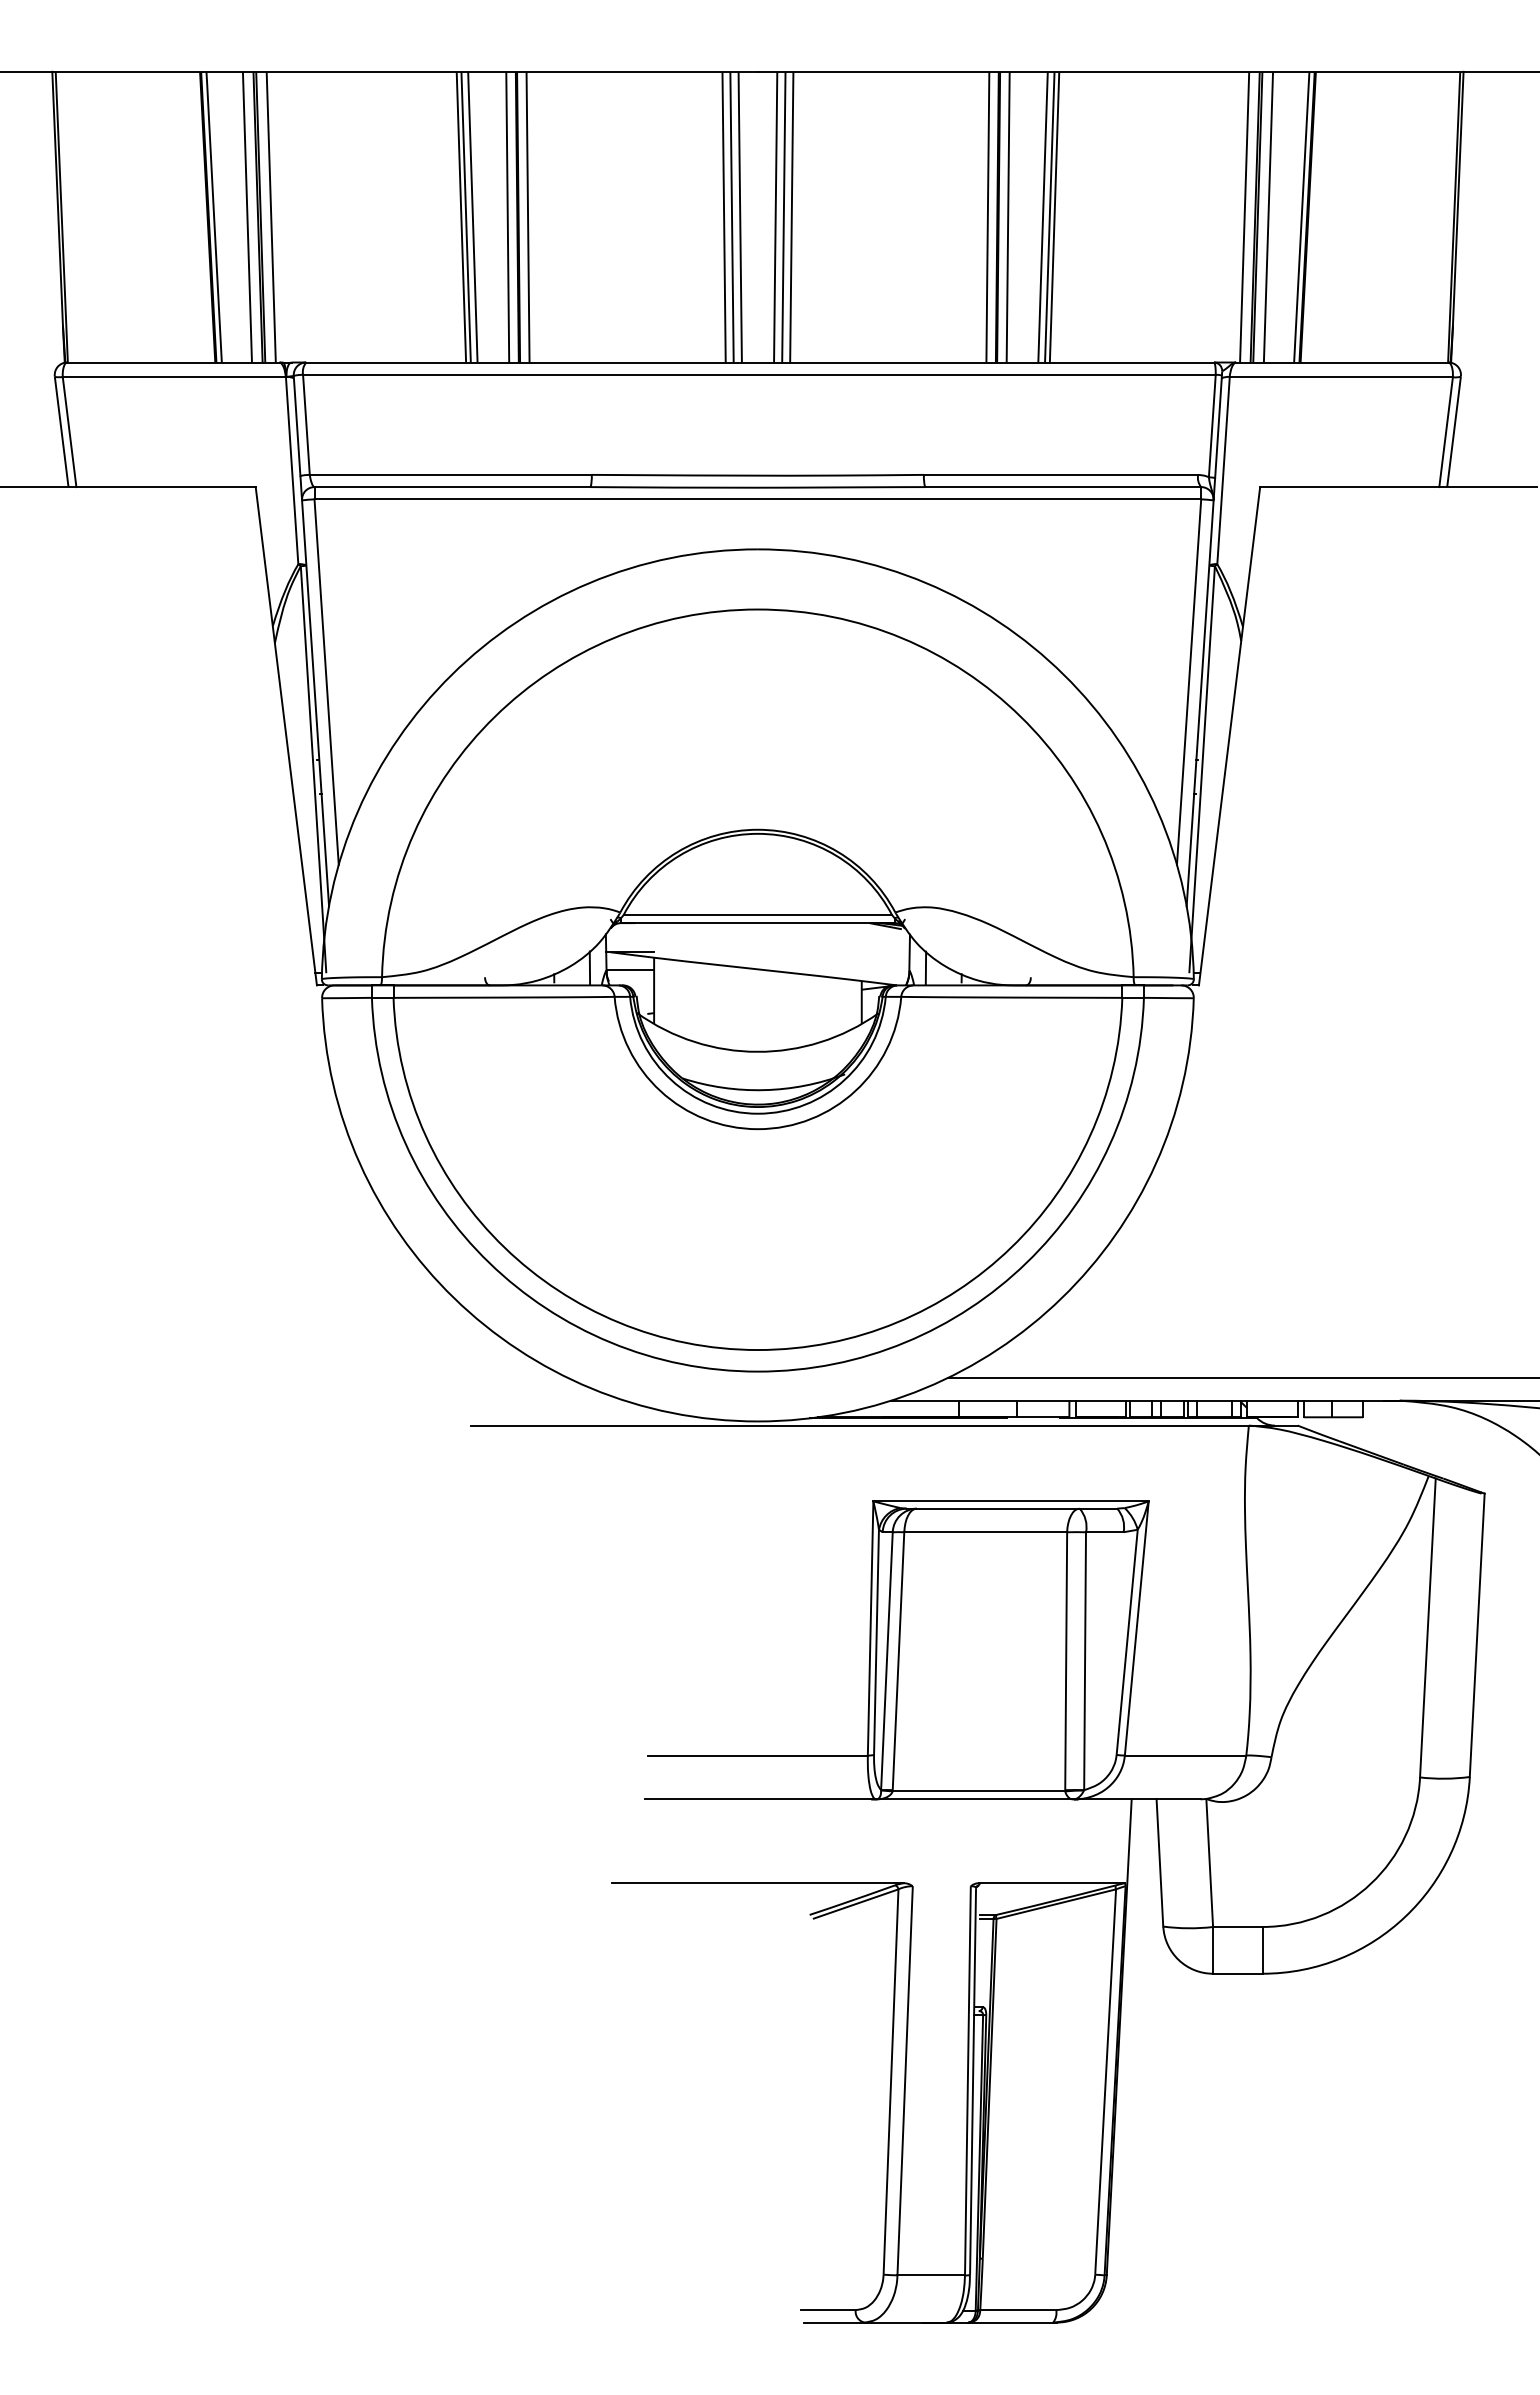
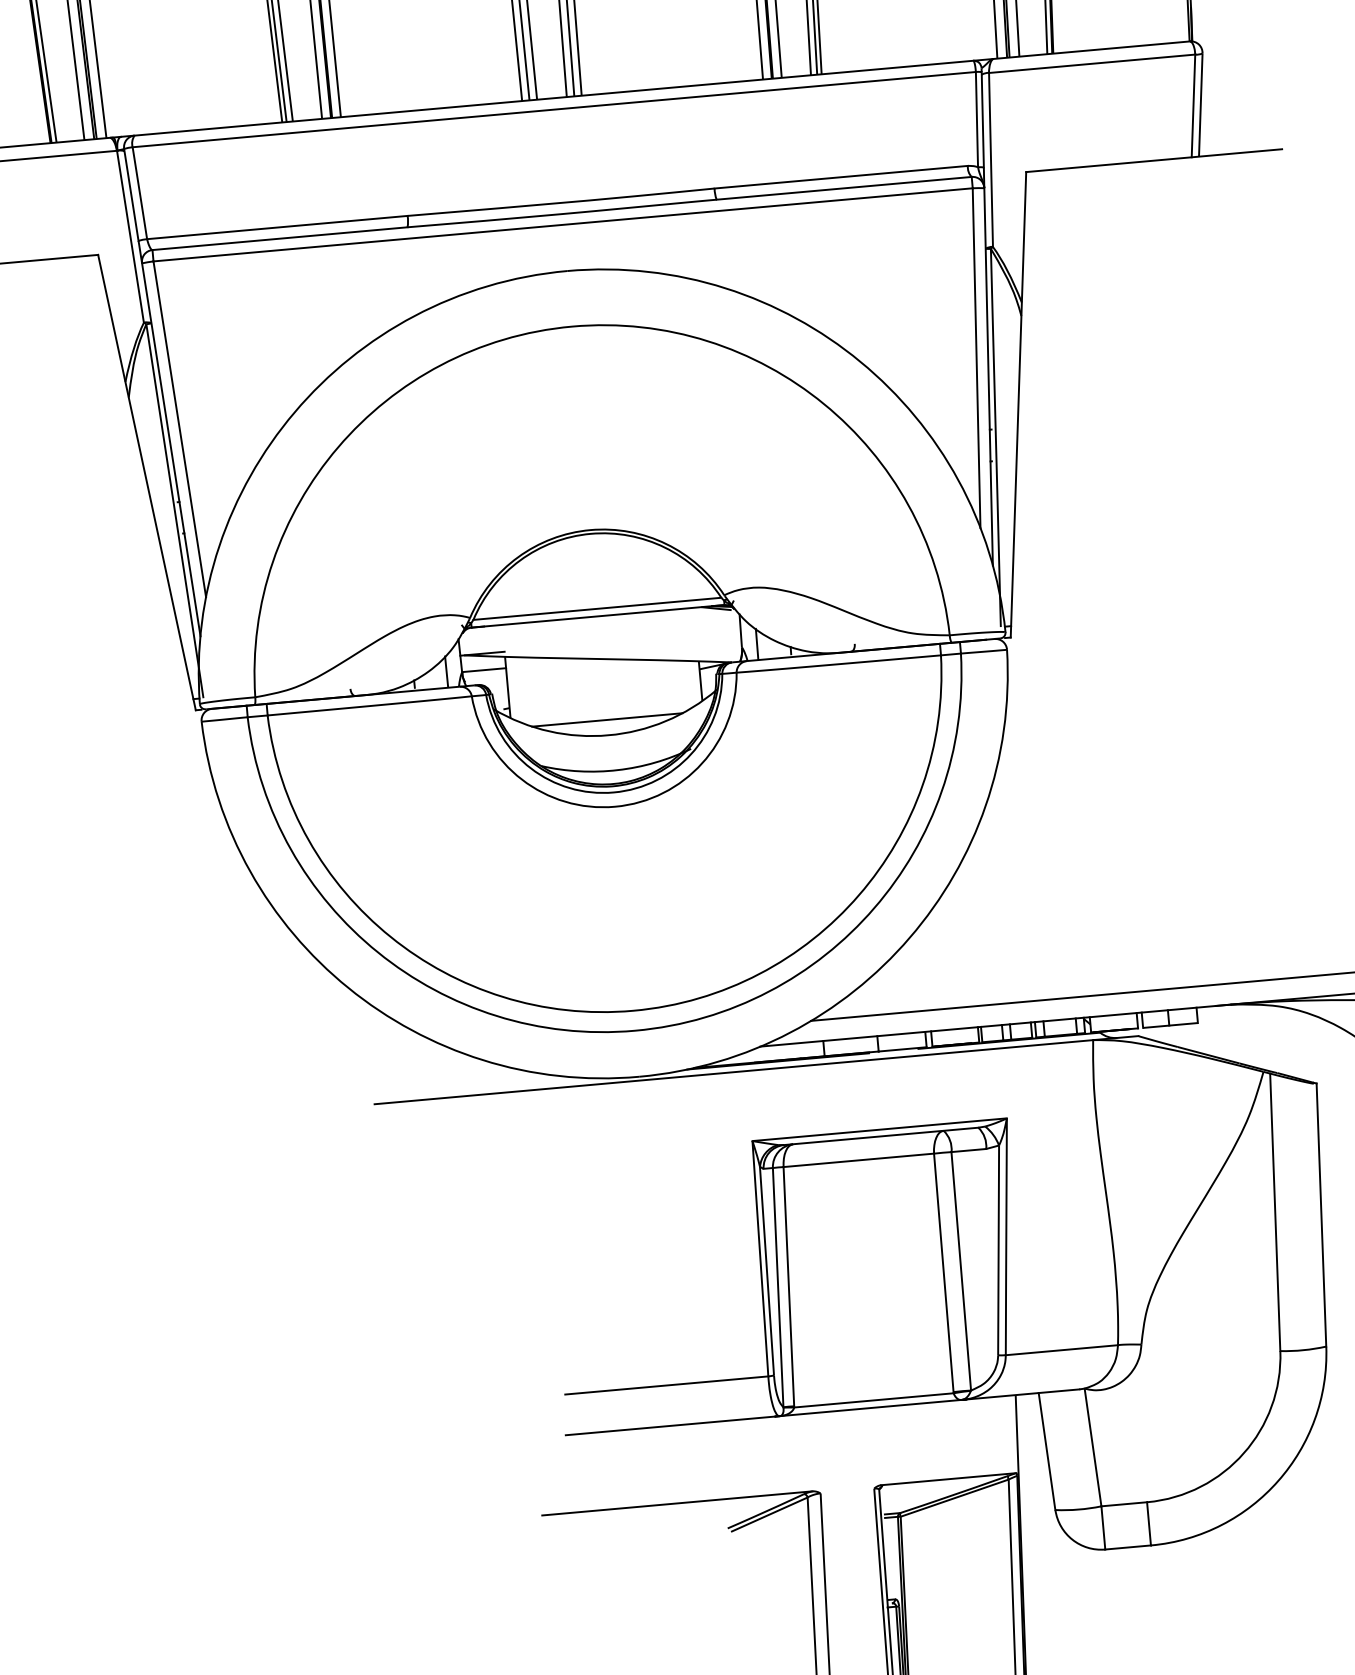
line: (757, 1035) -> (607, 720), added

